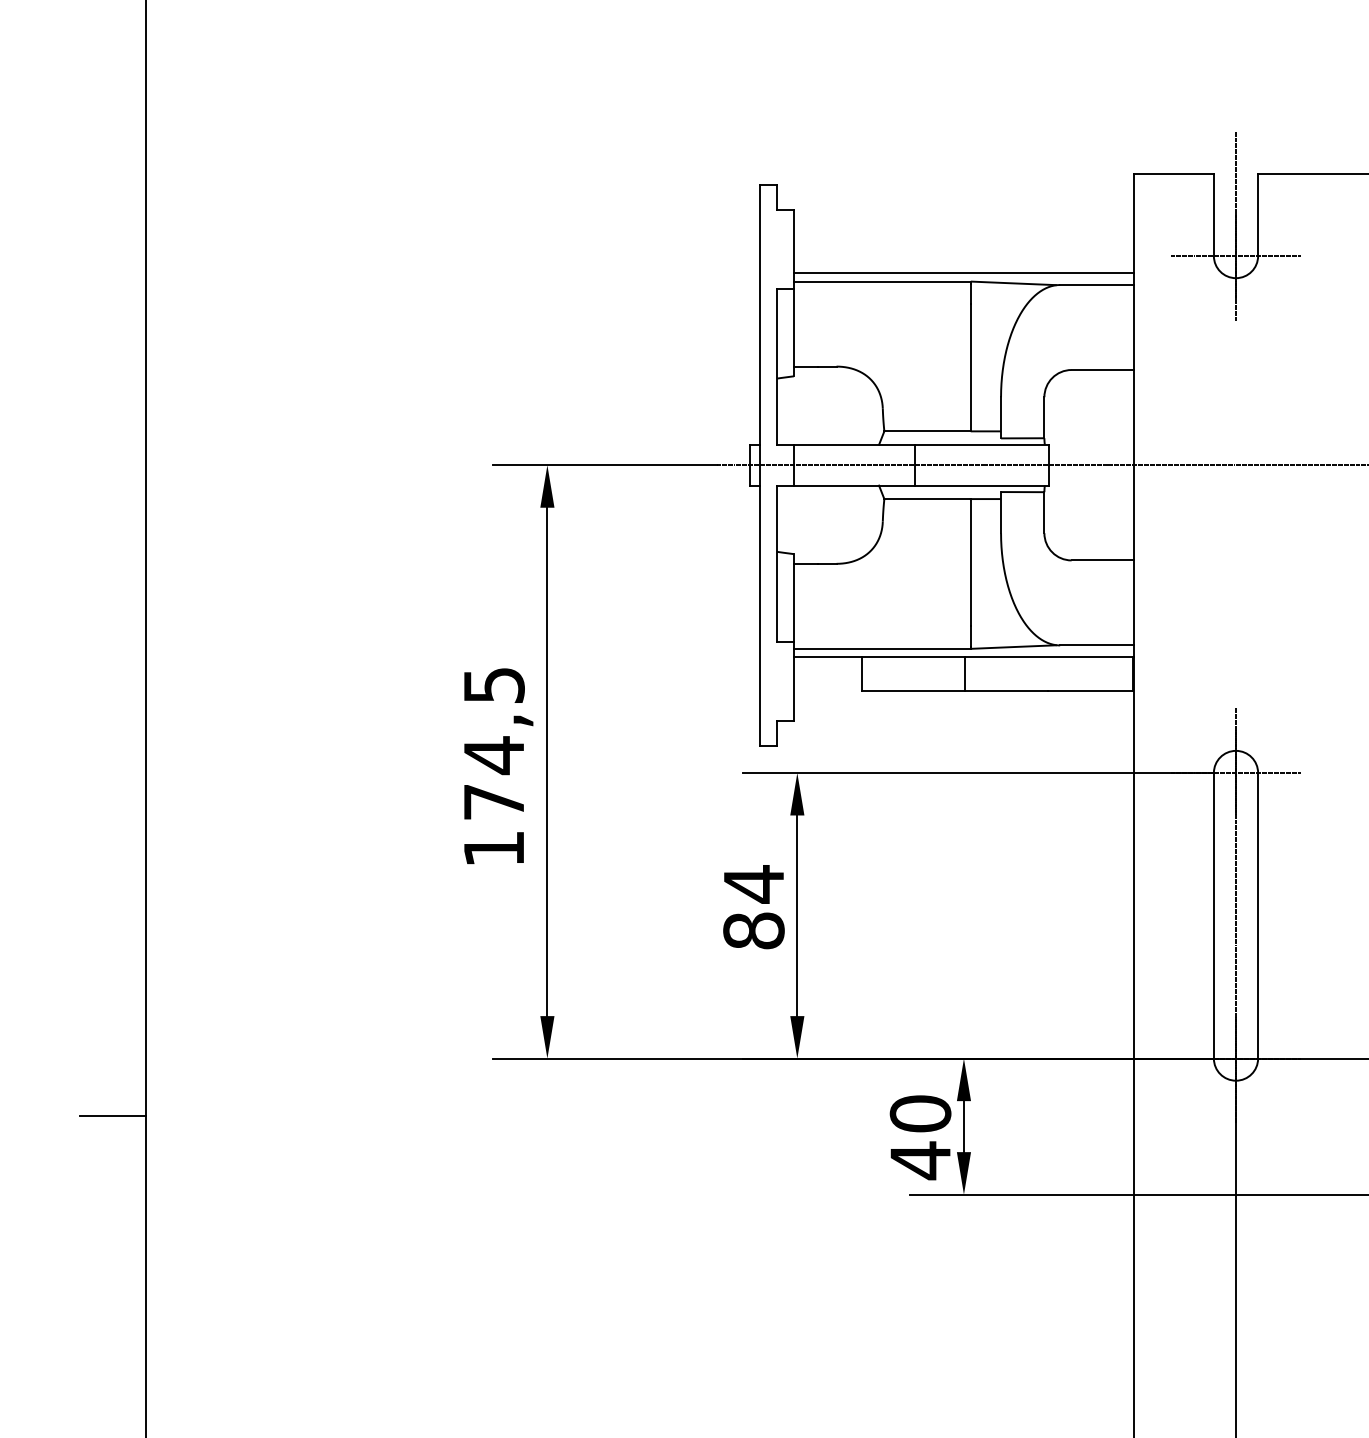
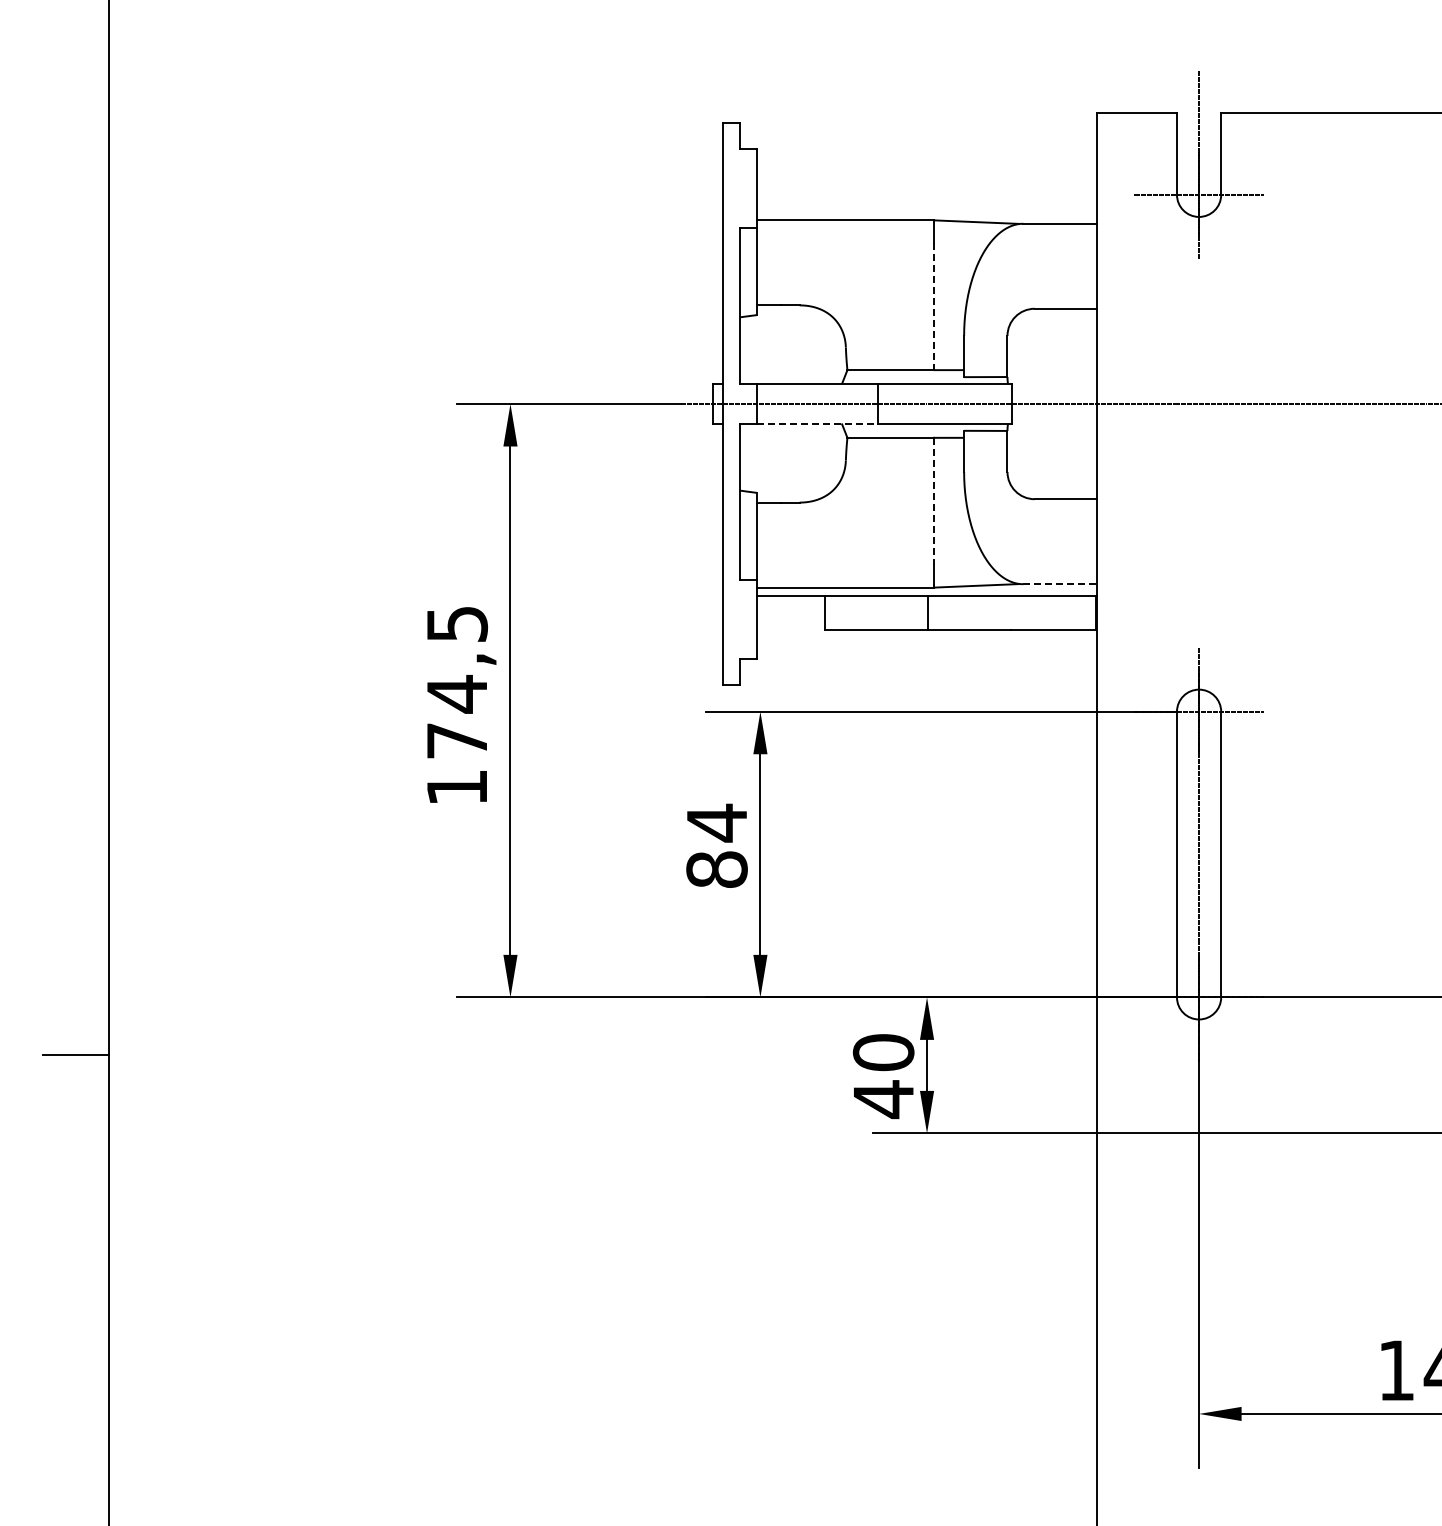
line: (964, 272) -> (927, 211), removed
line: (970, 367) -> (933, 306), solid -> dashed
line: (854, 485) -> (817, 424), solid -> dashed
line: (970, 562) -> (933, 501), solid -> dashed
line: (1097, 645) -> (1060, 584), solid -> dashed

